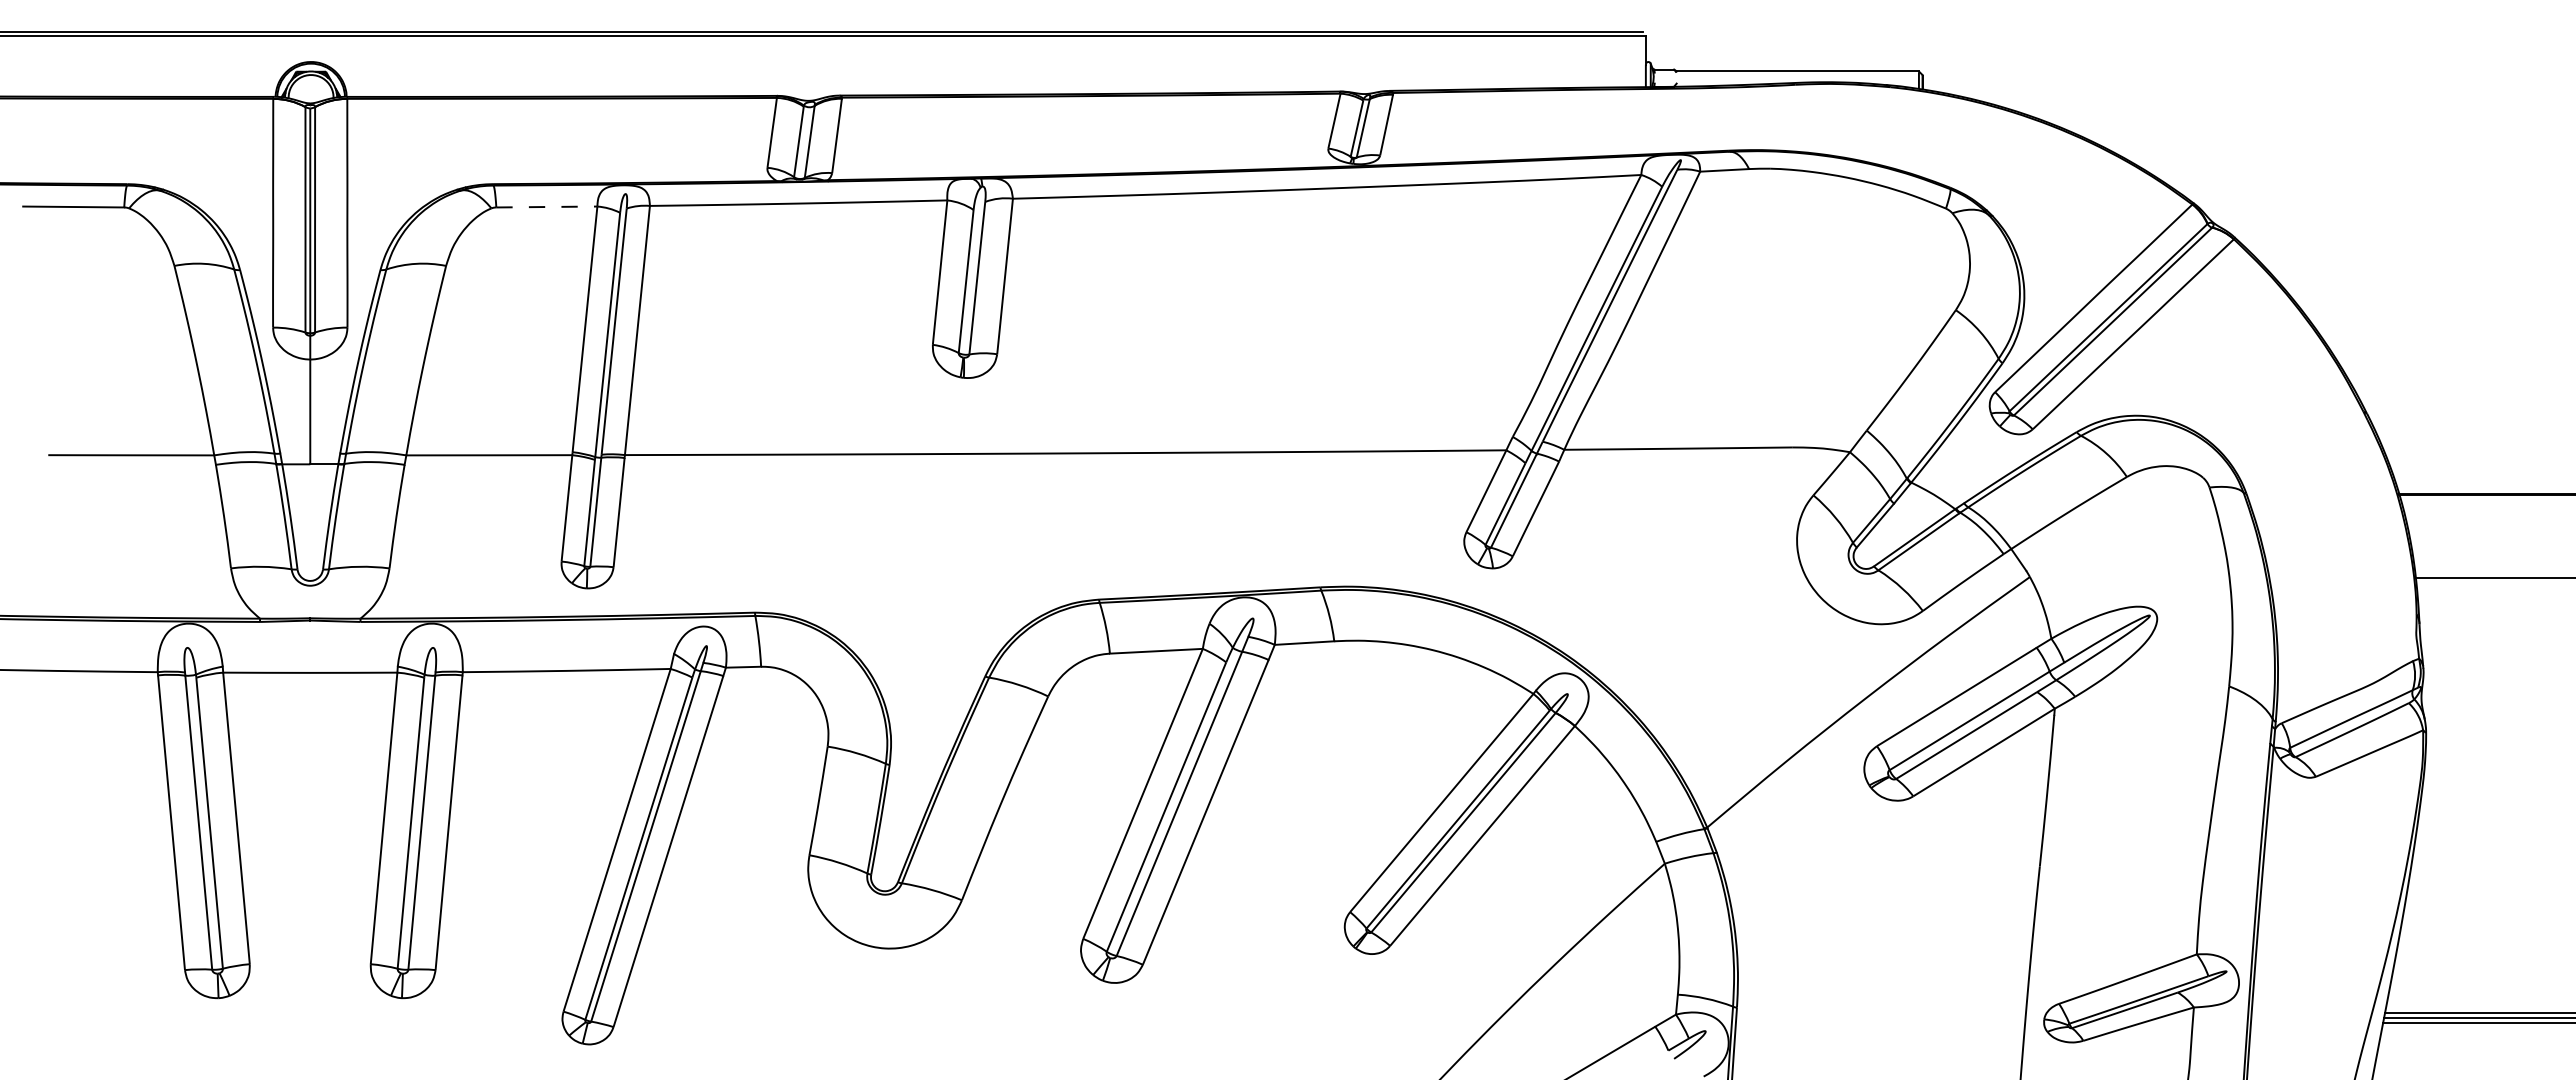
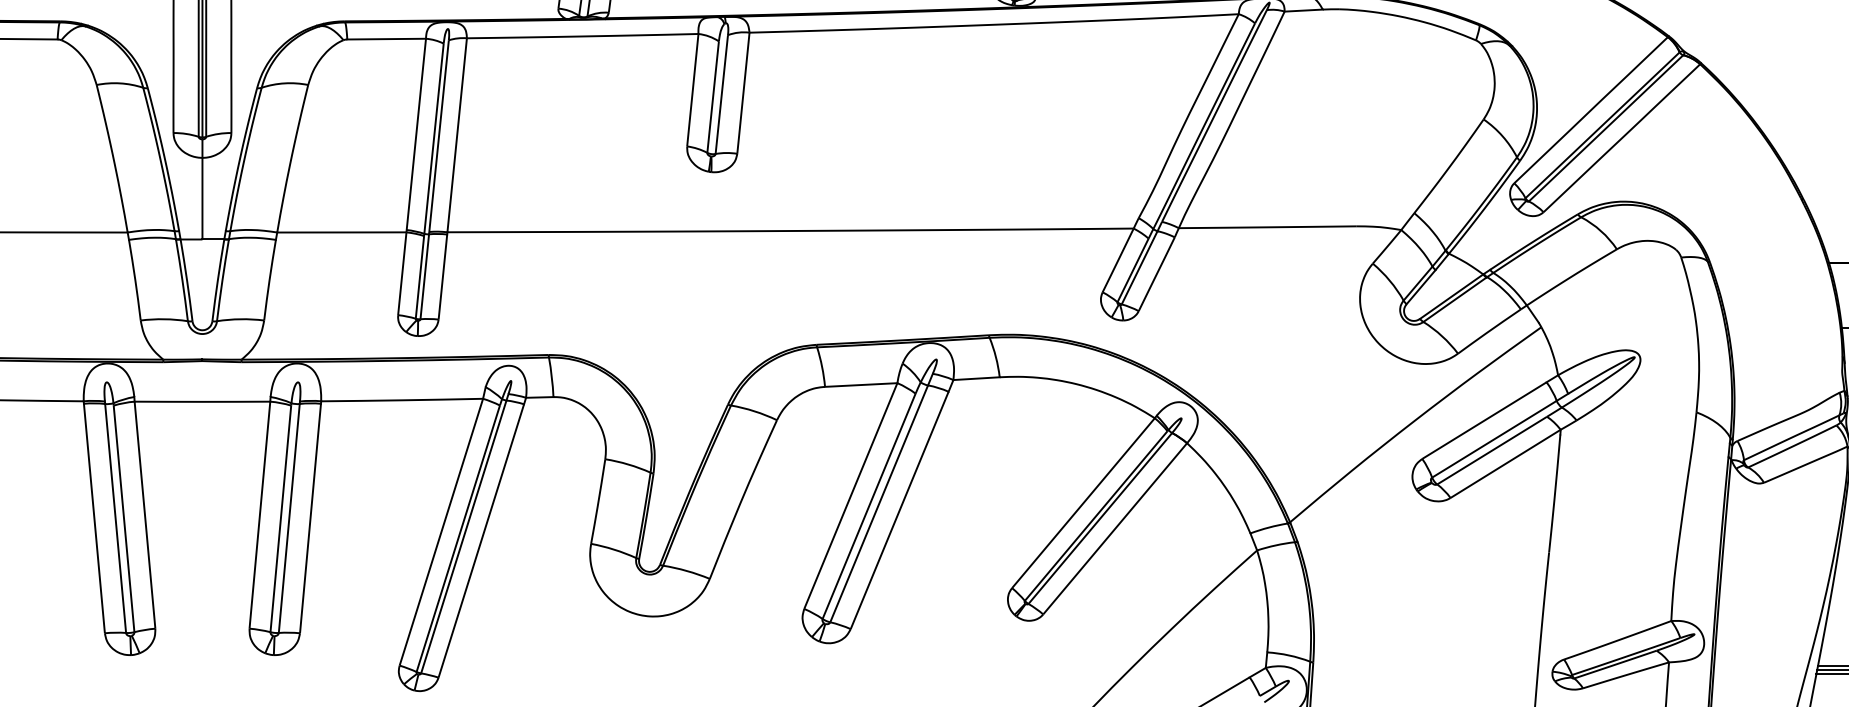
line: (546, 207) -> (386, 39), dashed -> solid

